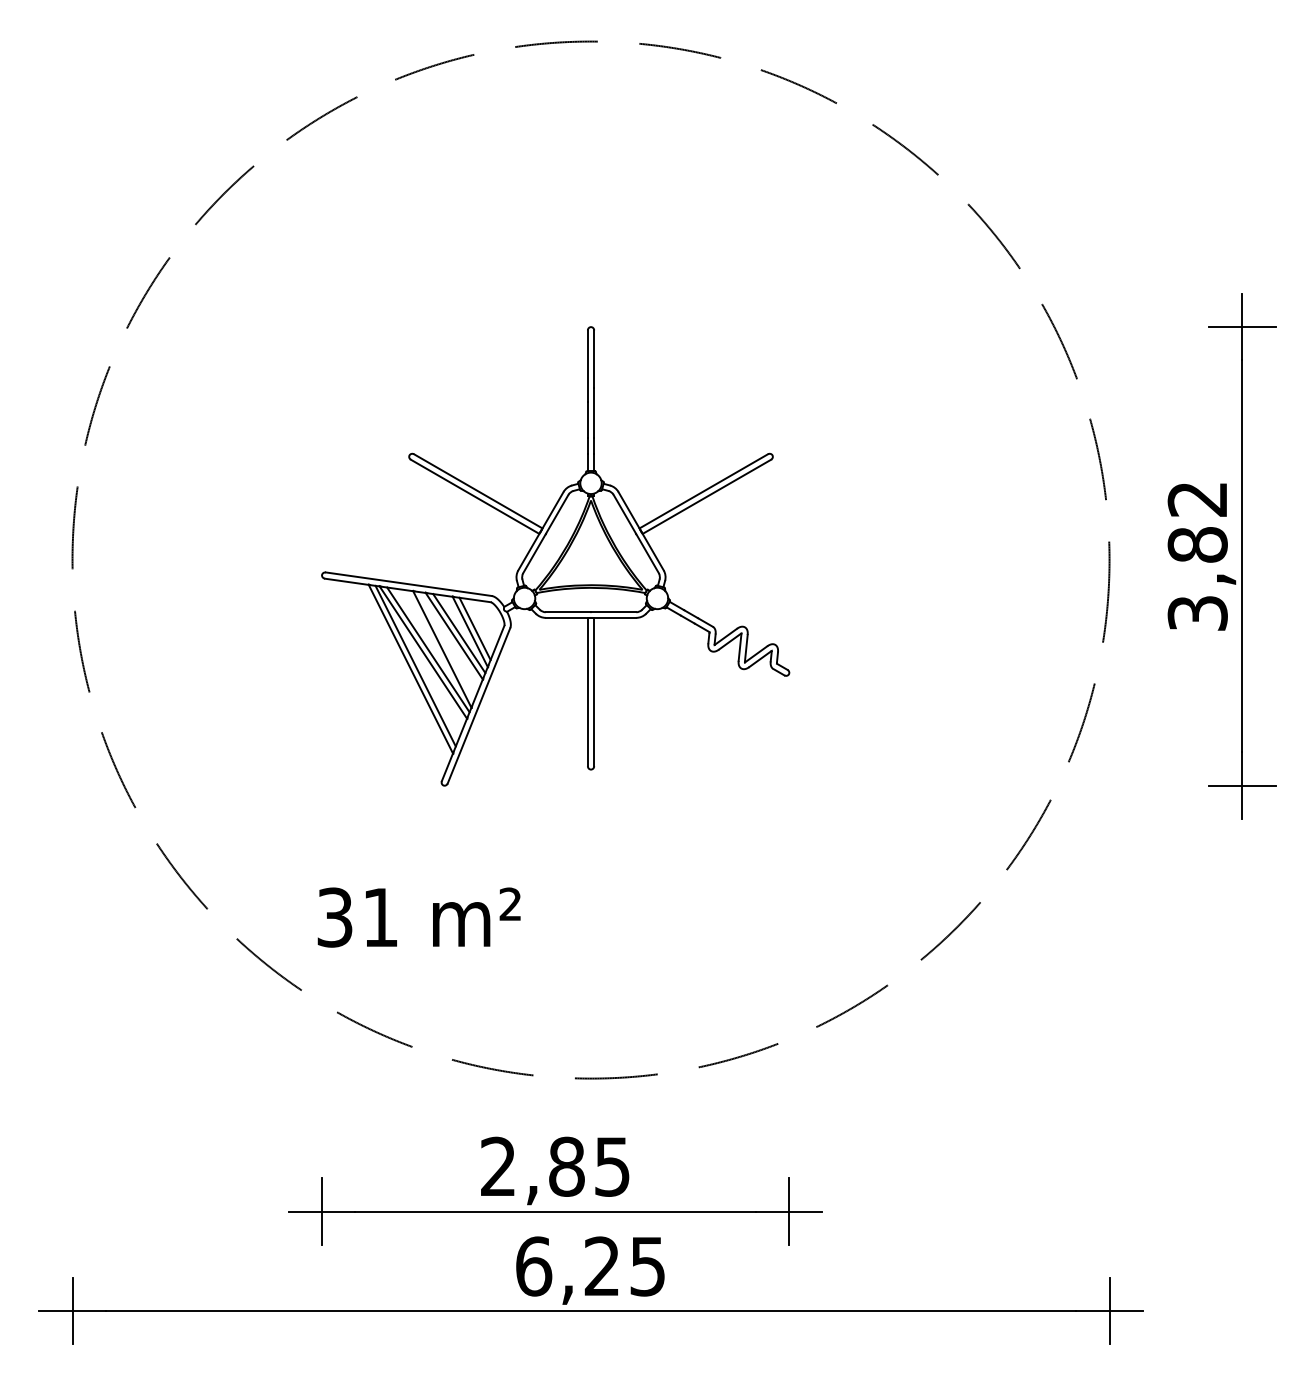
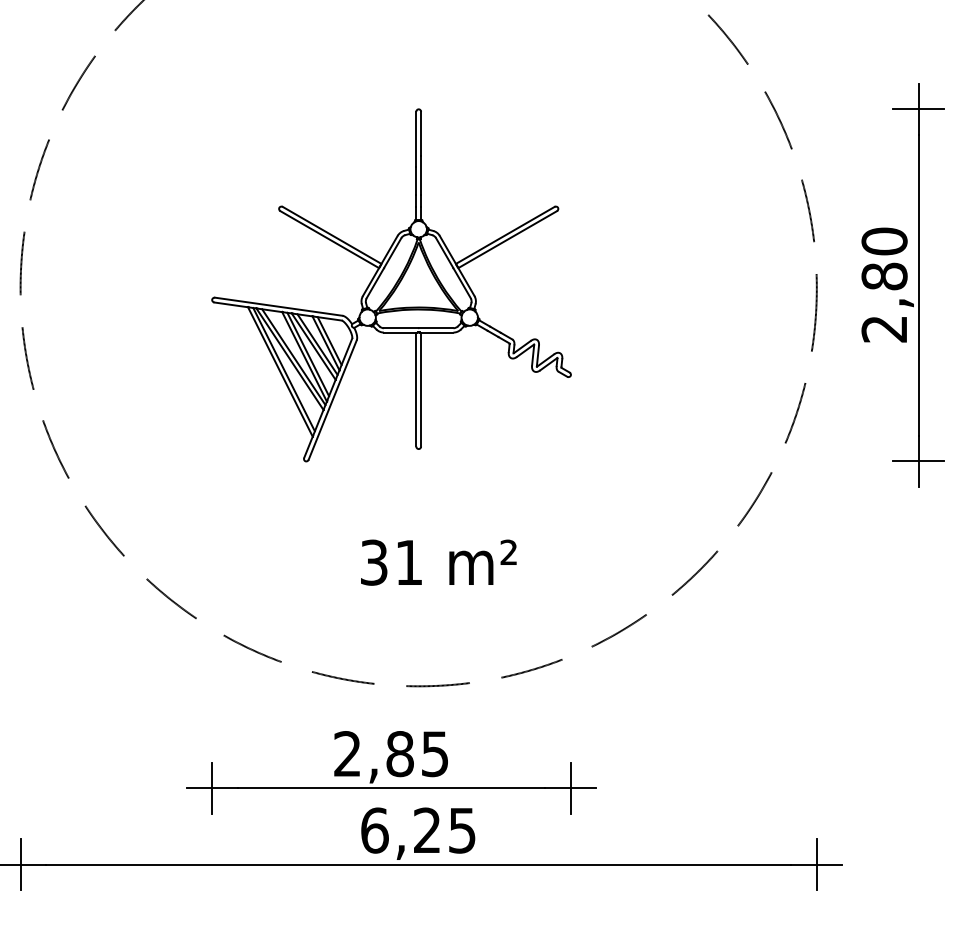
text: (1197, 555) -> (884, 284), 3,82 -> 2,80
line: (447, 646) -> (308, 354), added
text: (418, 917) -> (438, 562), moved

